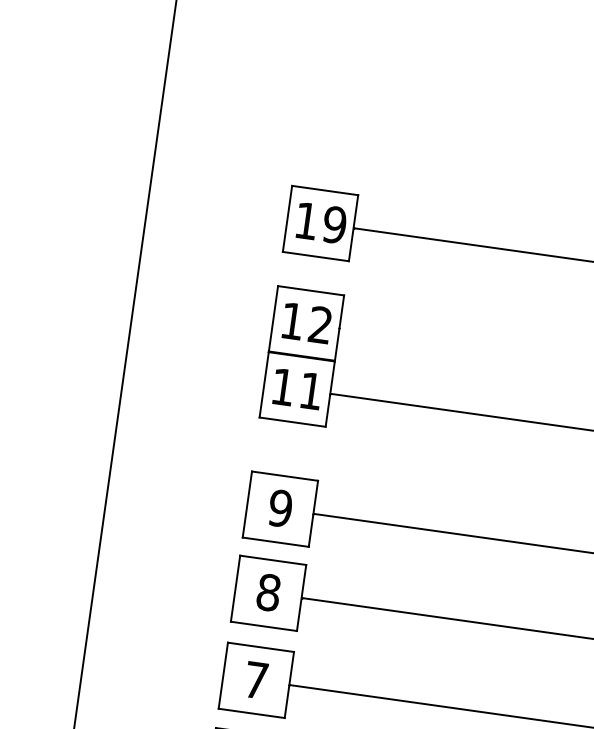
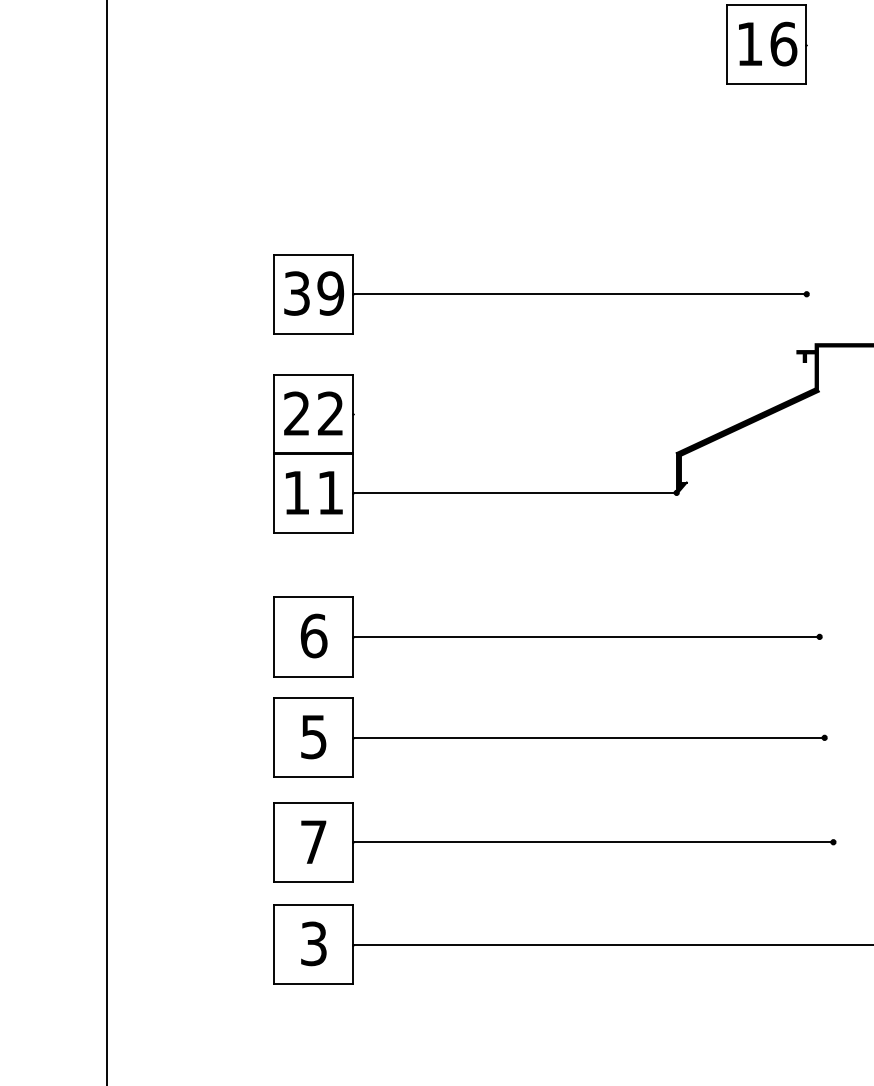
text: (306, 220) -> (296, 293), 19 -> 39
text: (292, 320) -> (296, 413), 12 -> 22
text: (280, 507) -> (313, 635), 9 -> 6
text: (268, 592) -> (313, 736), 8 -> 5

